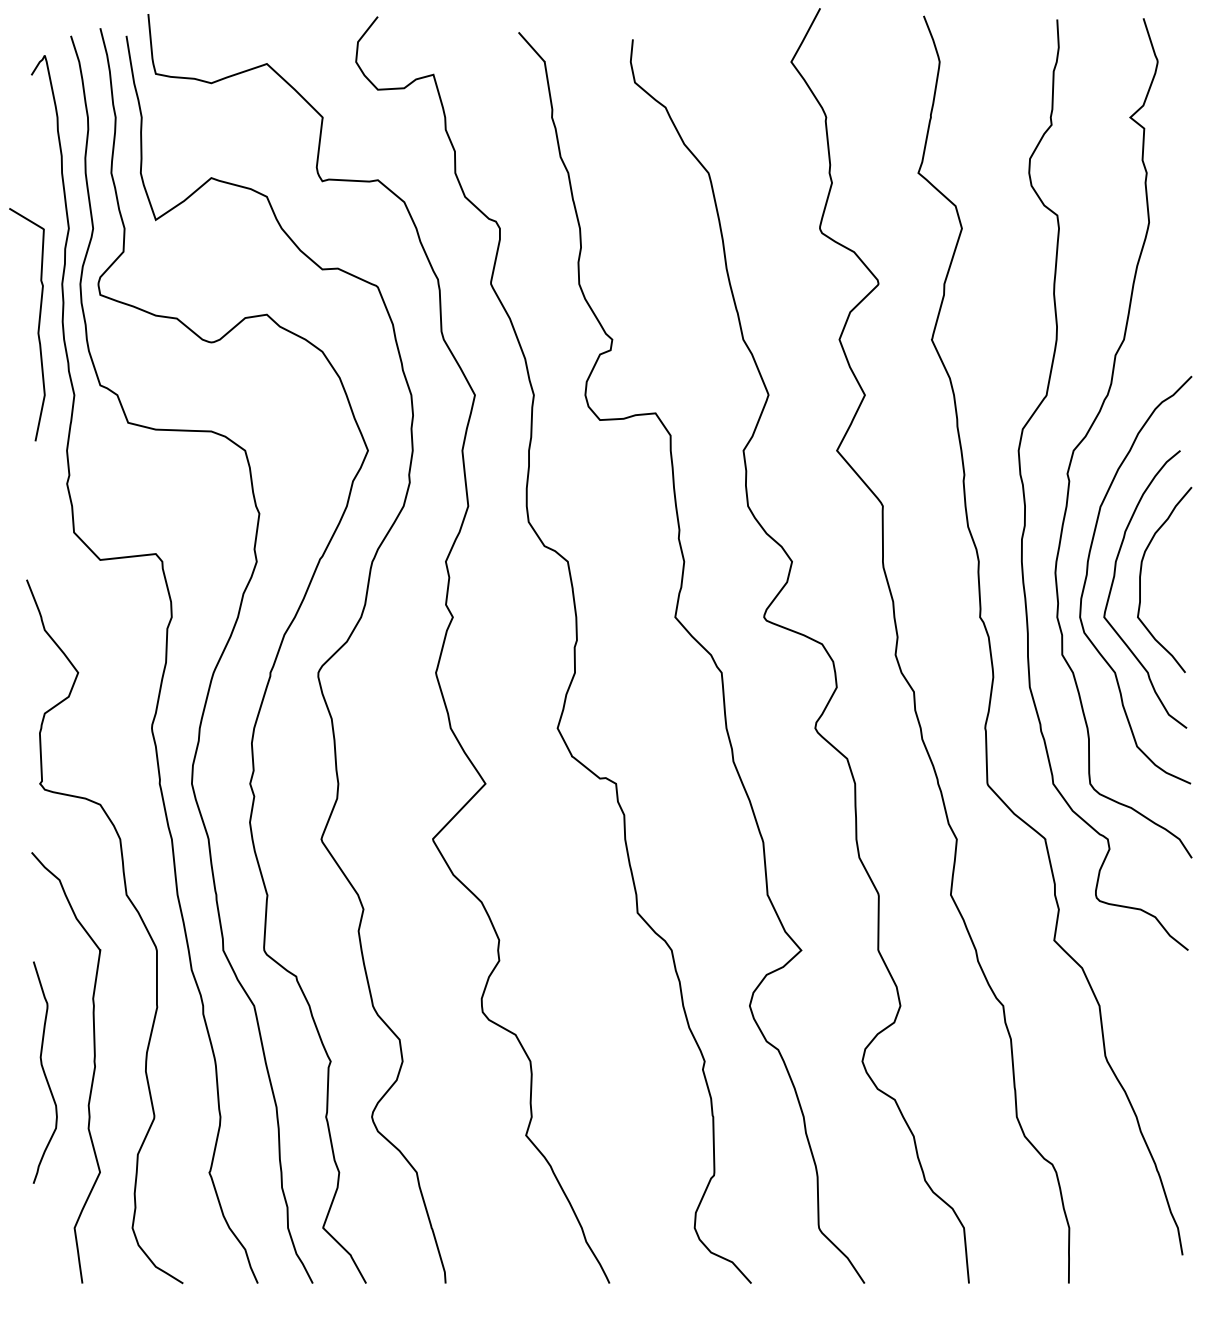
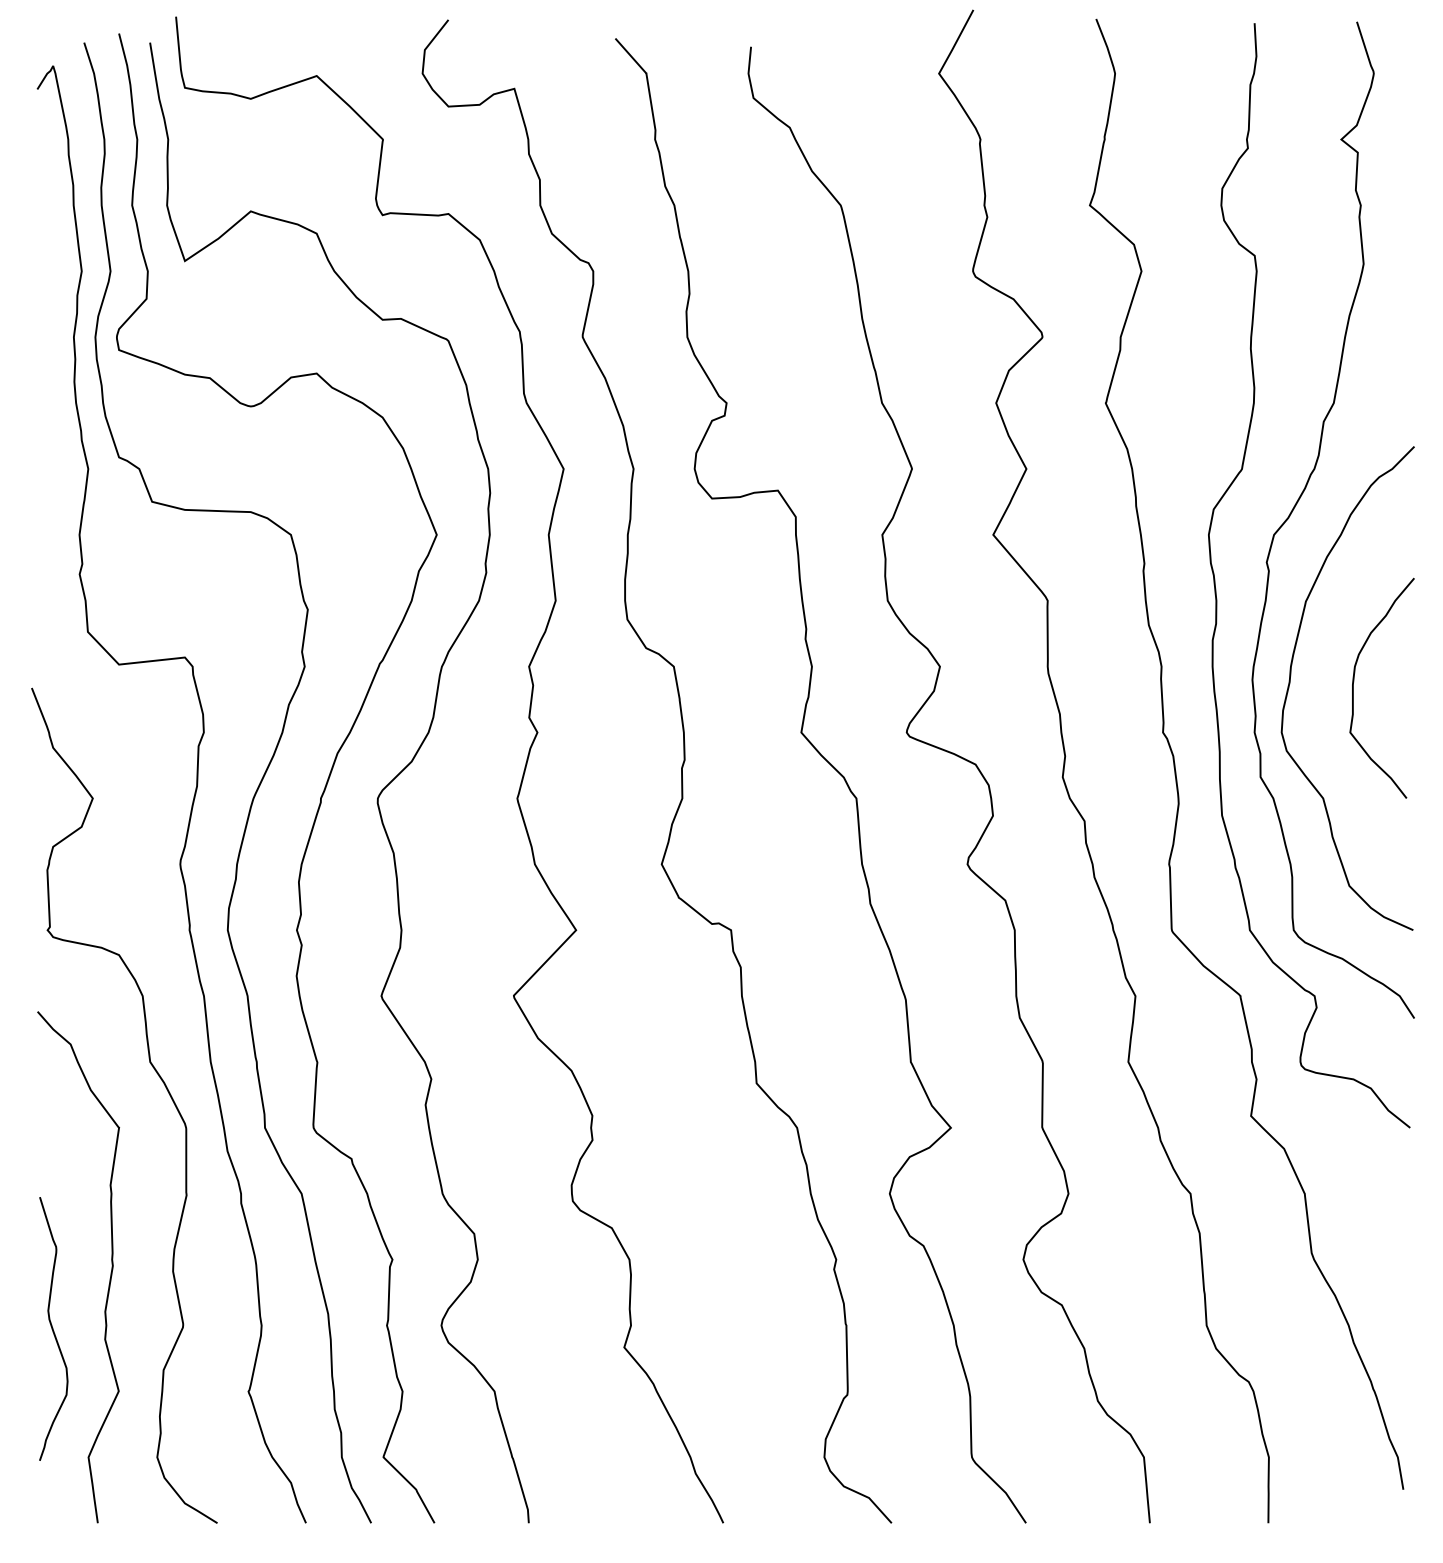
curve: (38, 324) -> (45, 385), removed
curve: (1113, 582) -> (1321, 691), removed
curve: (45, 1072) -> (53, 1328), moved

